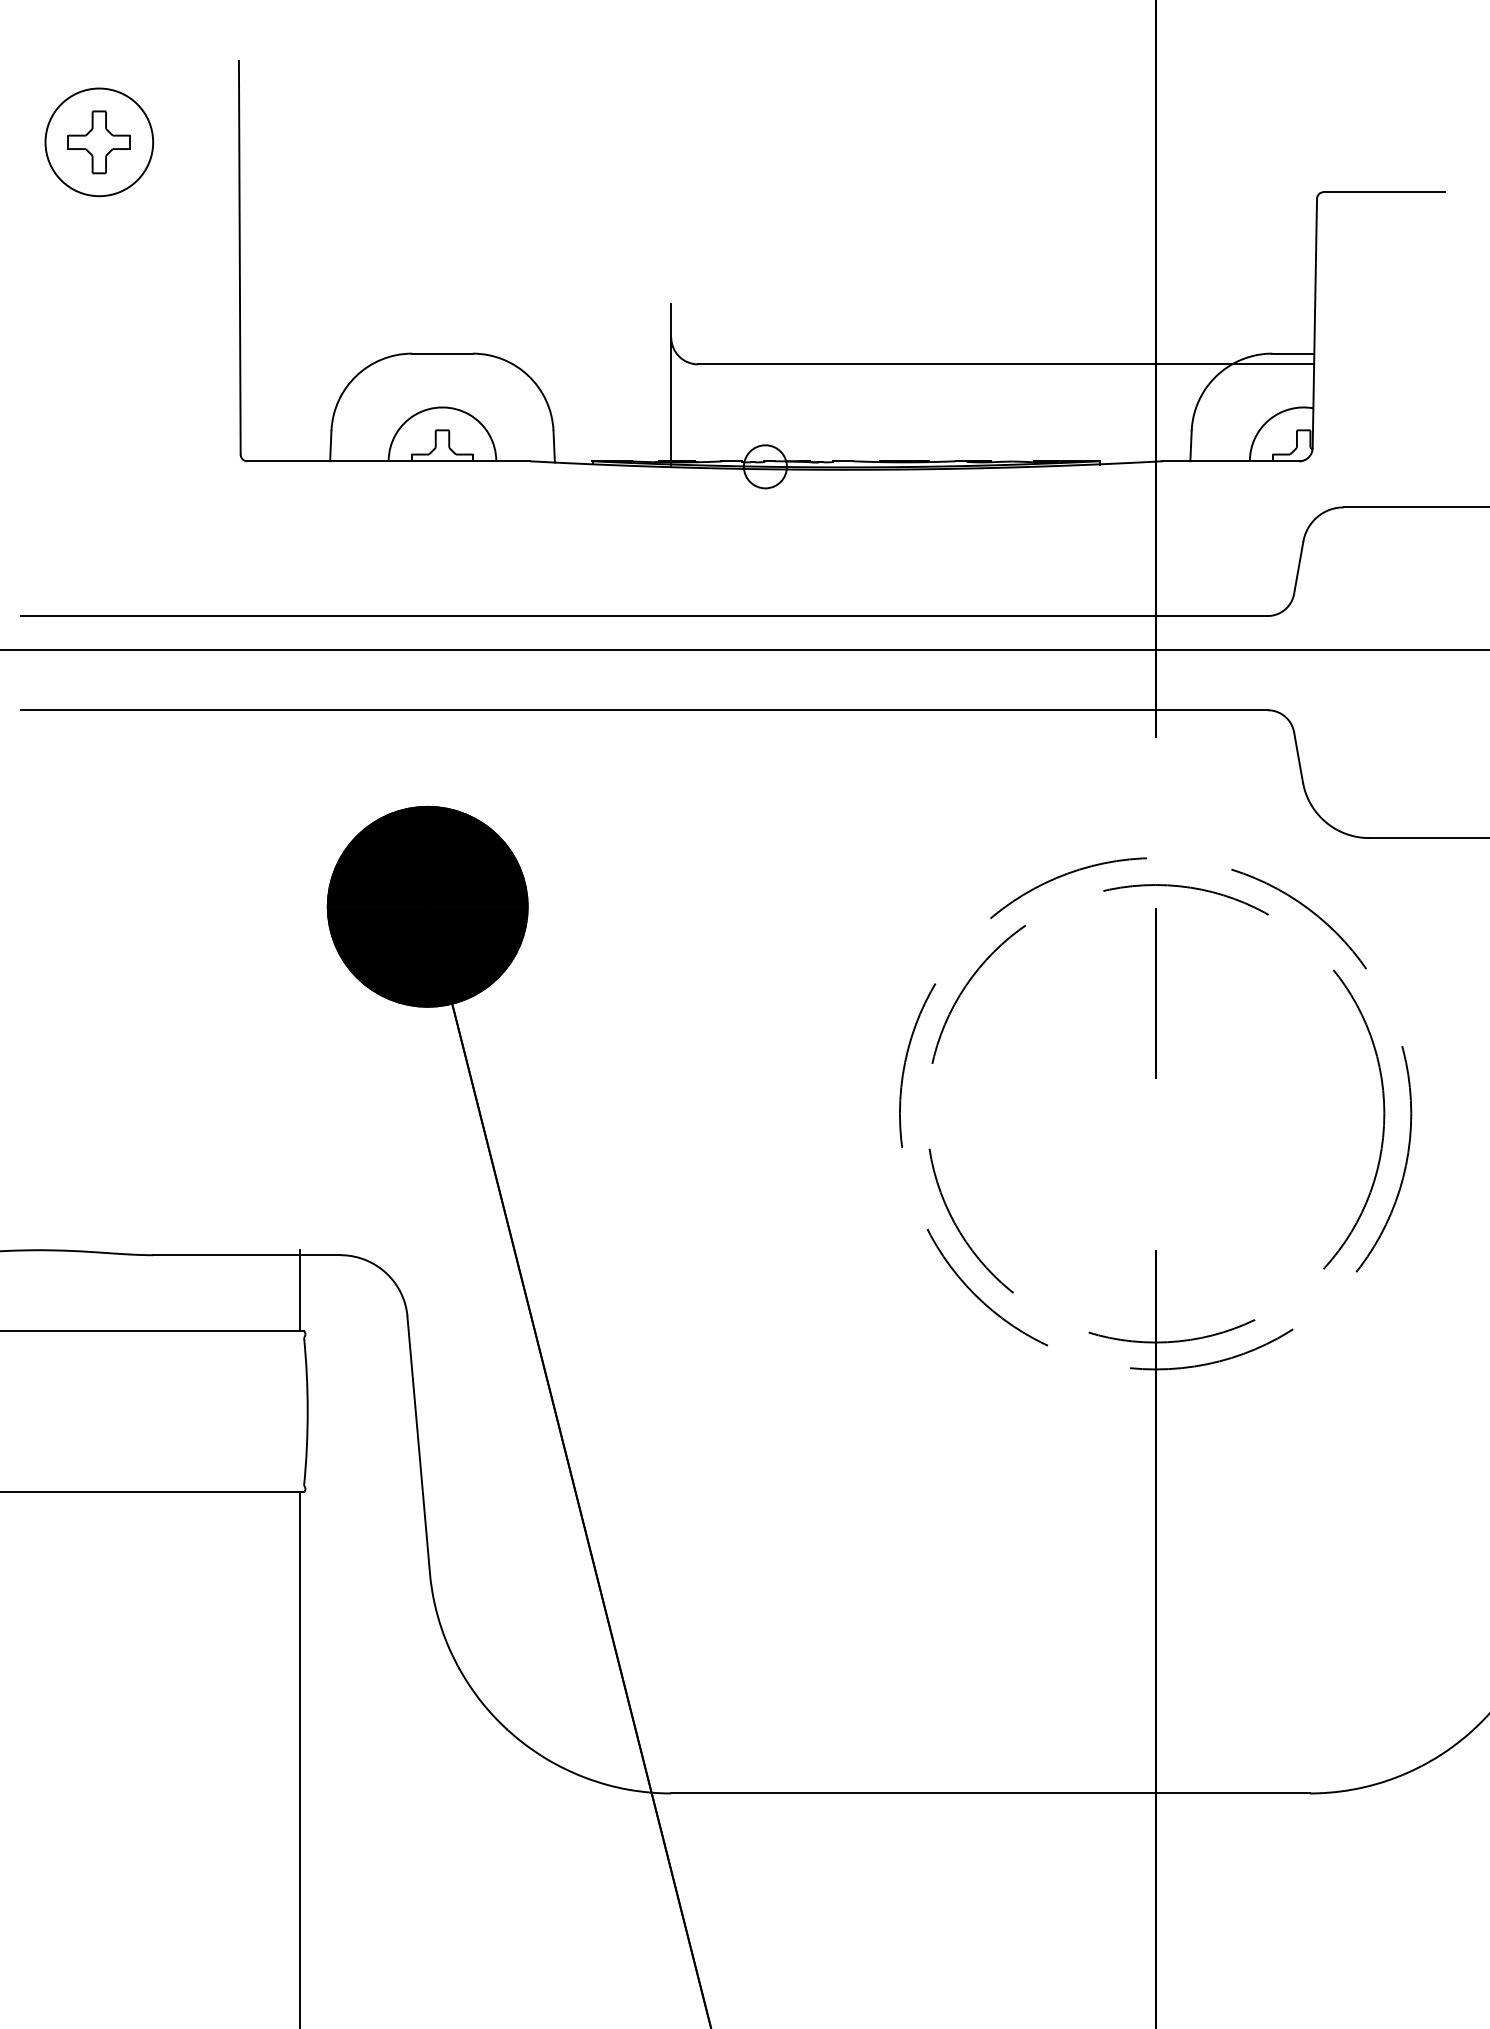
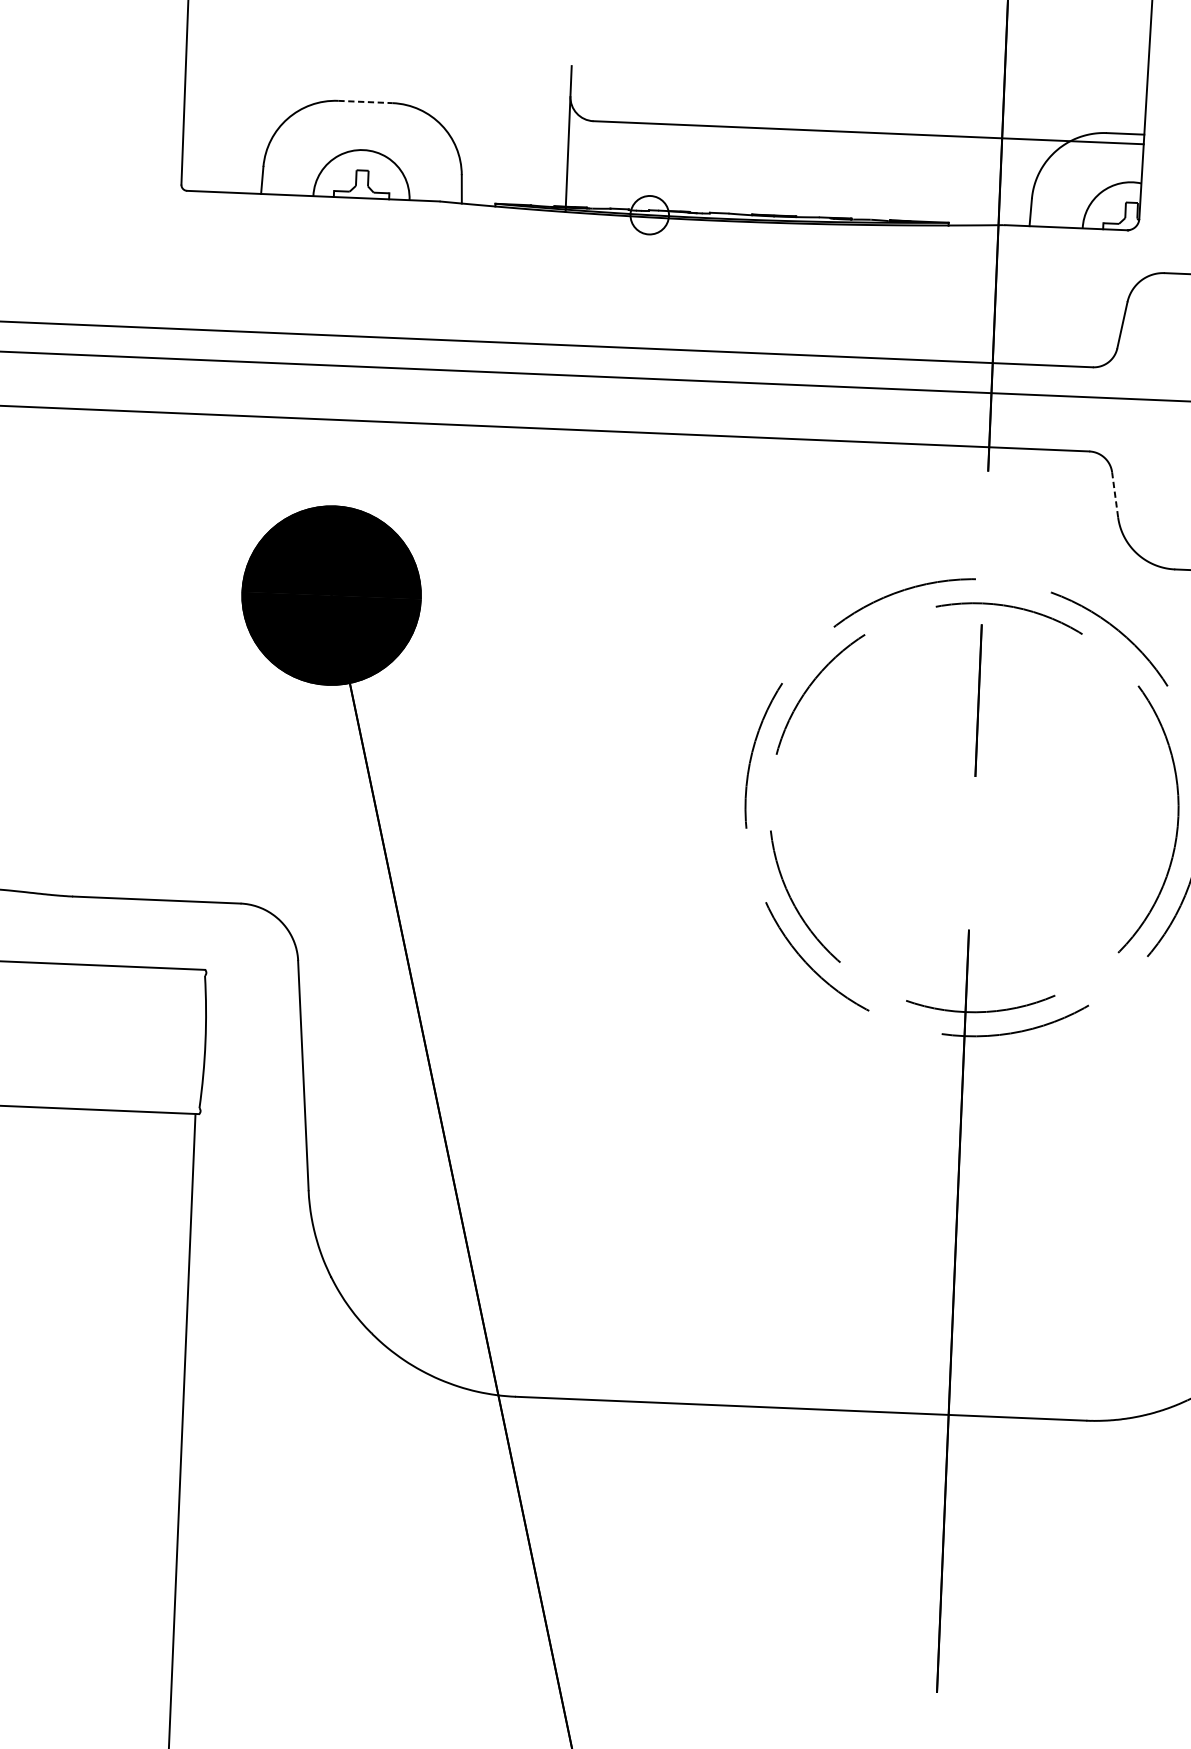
line: (442, 353) -> (365, 101), solid -> dashed
line: (1298, 756) -> (1115, 493), solid -> dashed
line: (299, 1290) -> (202, 933), removed

